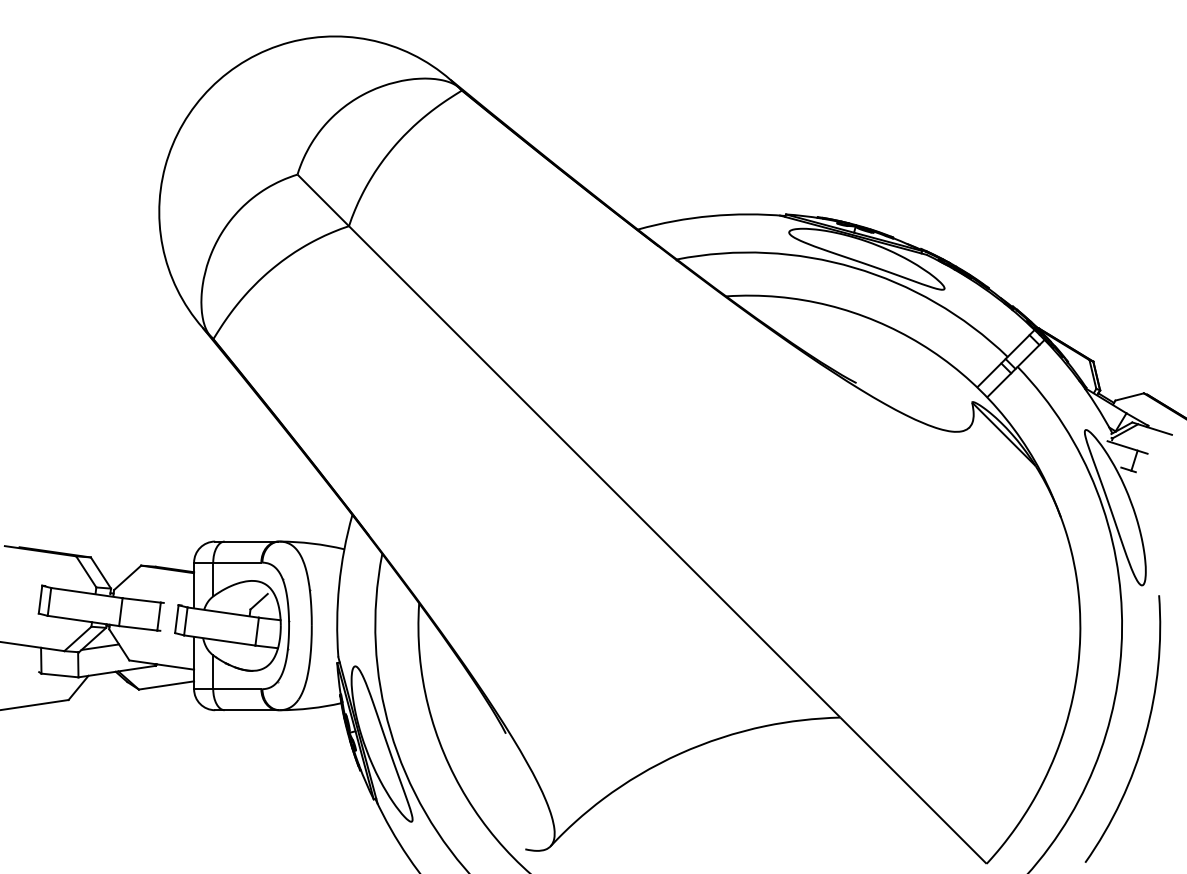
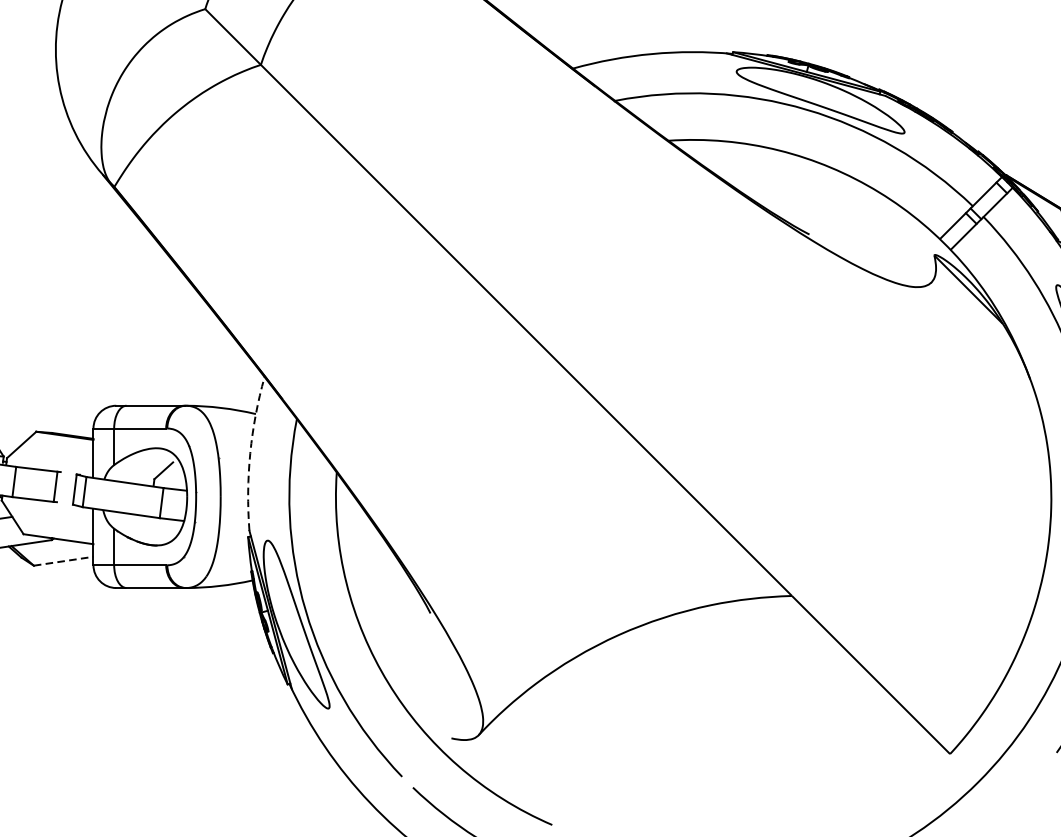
arc: (339, 585) -> (250, 453), solid -> dashed
line: (166, 685) -> (63, 561), solid -> dashed

